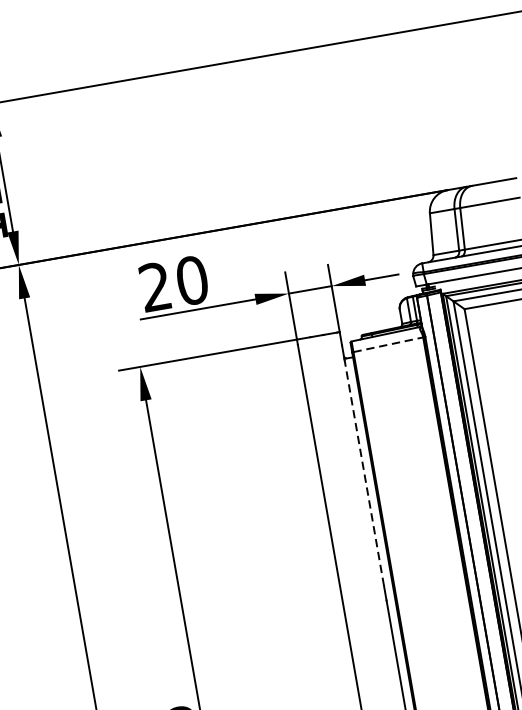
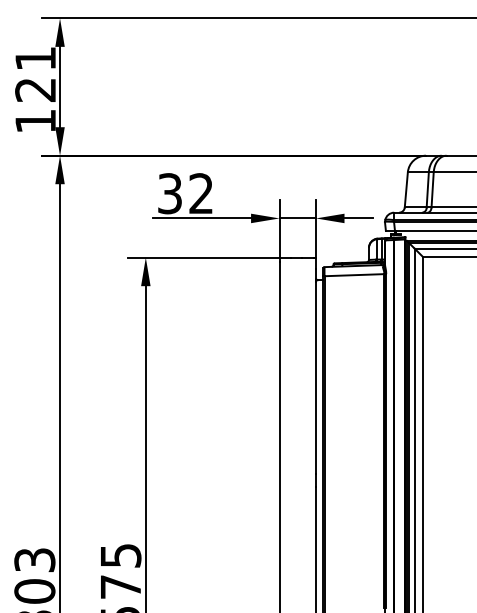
text: (173, 283) -> (185, 193), 20 -> 32
line: (388, 345) -> (354, 275), dashed -> solid
line: (364, 472) -> (316, 377), dashed -> solid

